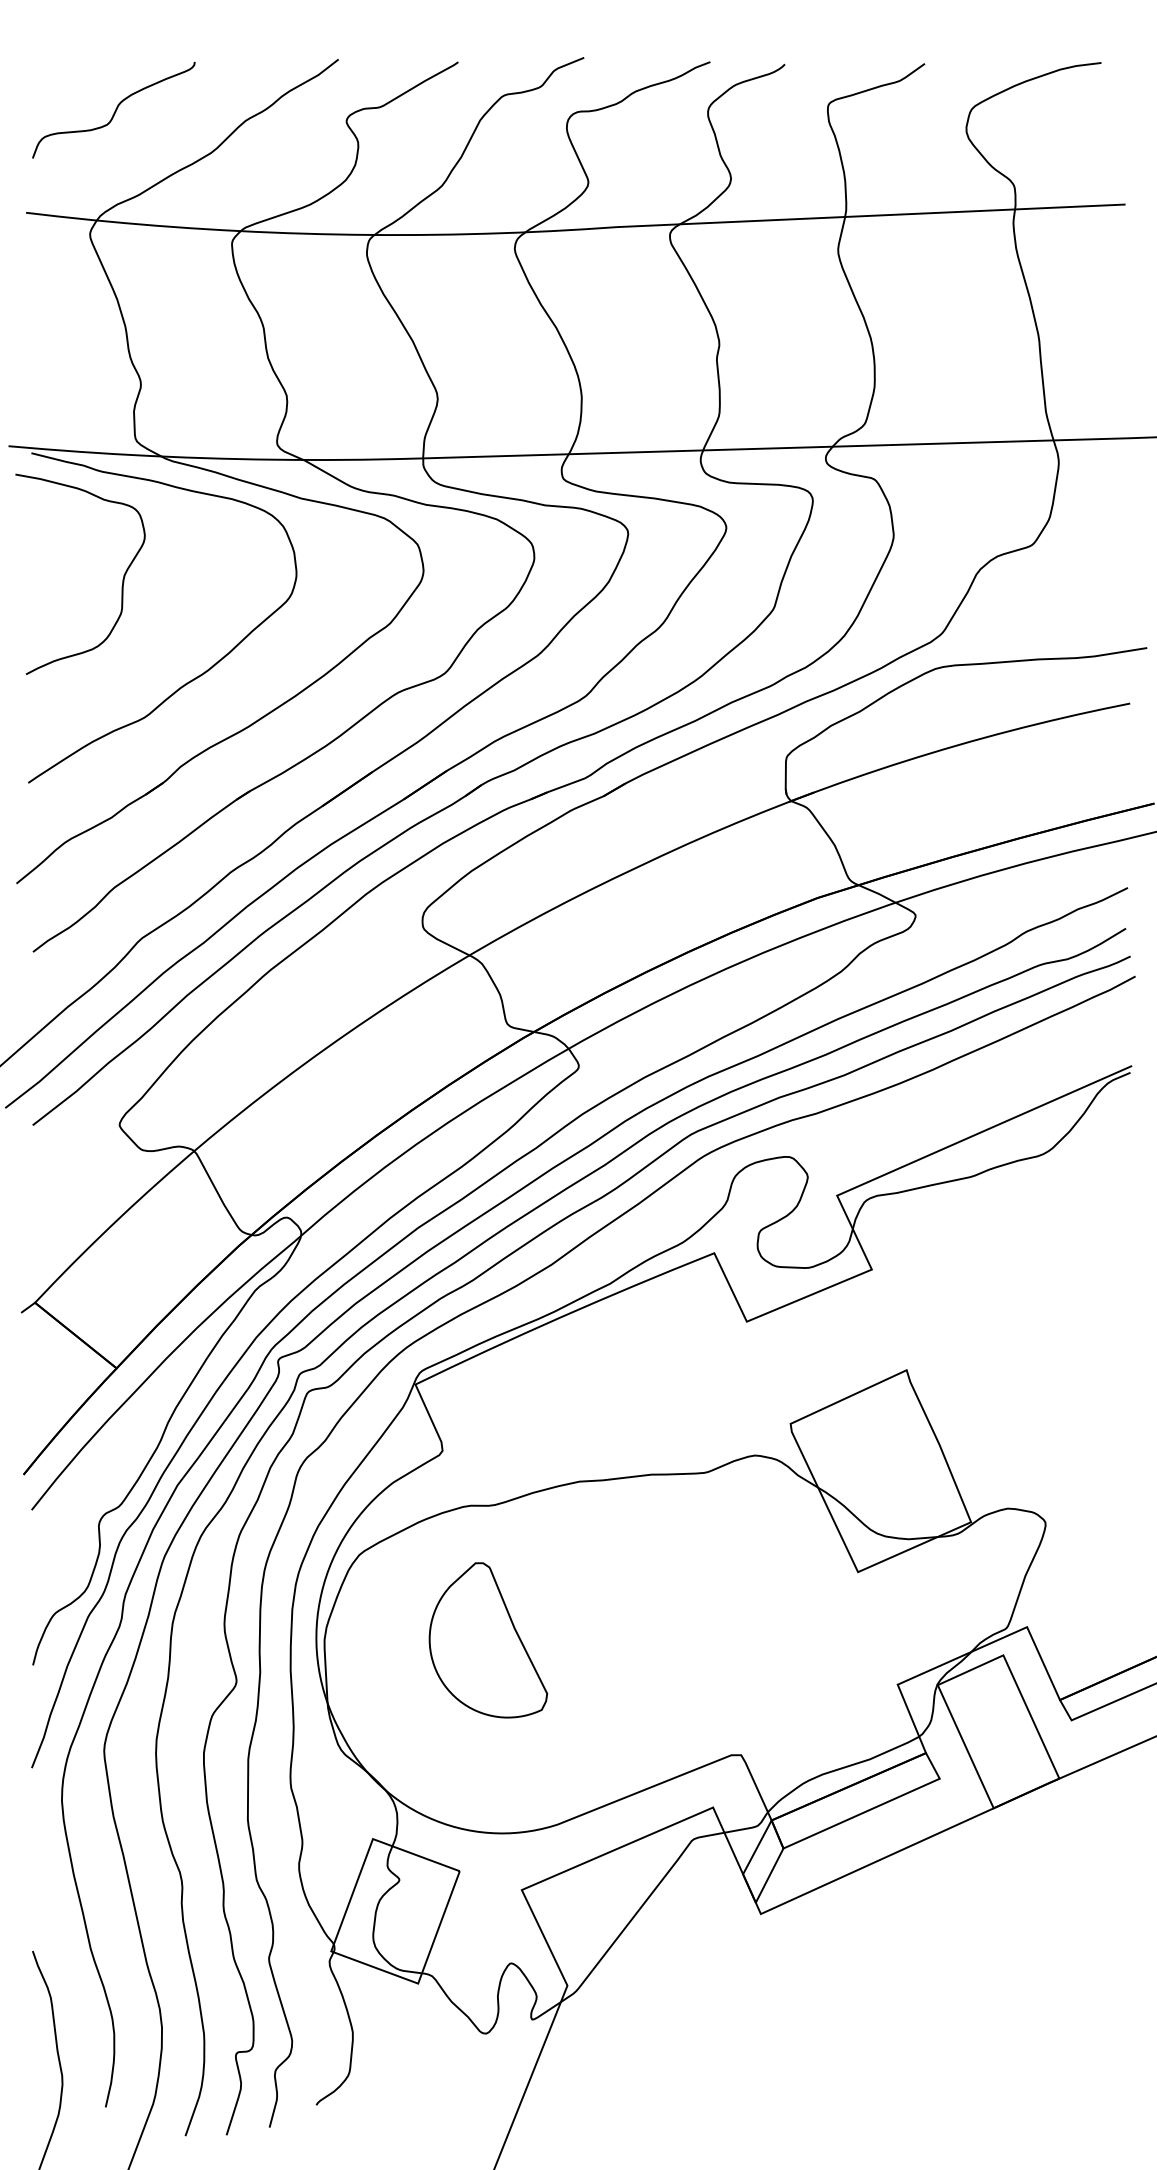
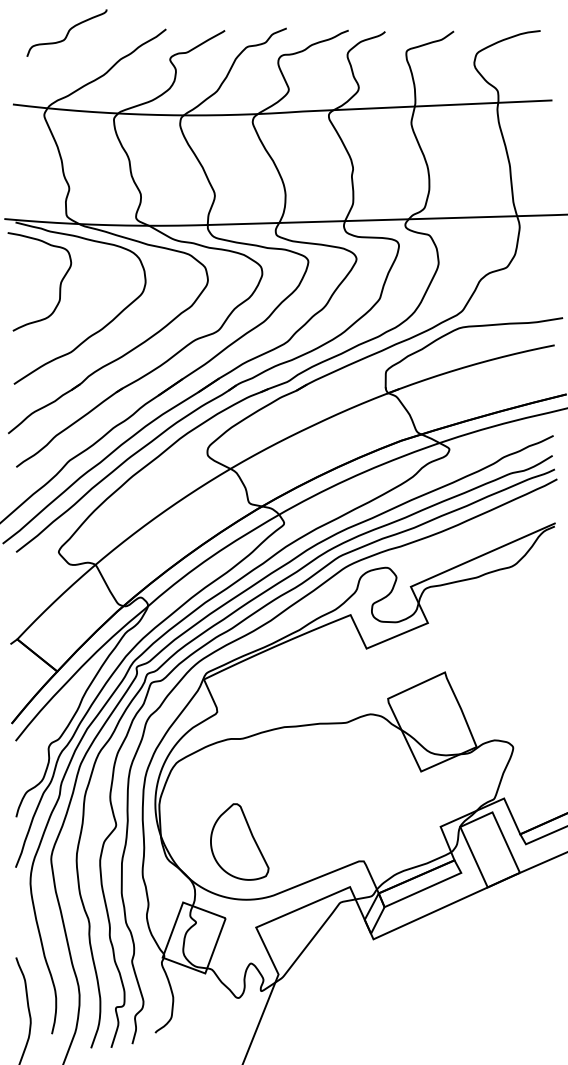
curve: (114, 108) -> (67, 32), moved
part: (487, 1639) -> (239, 841), moved

